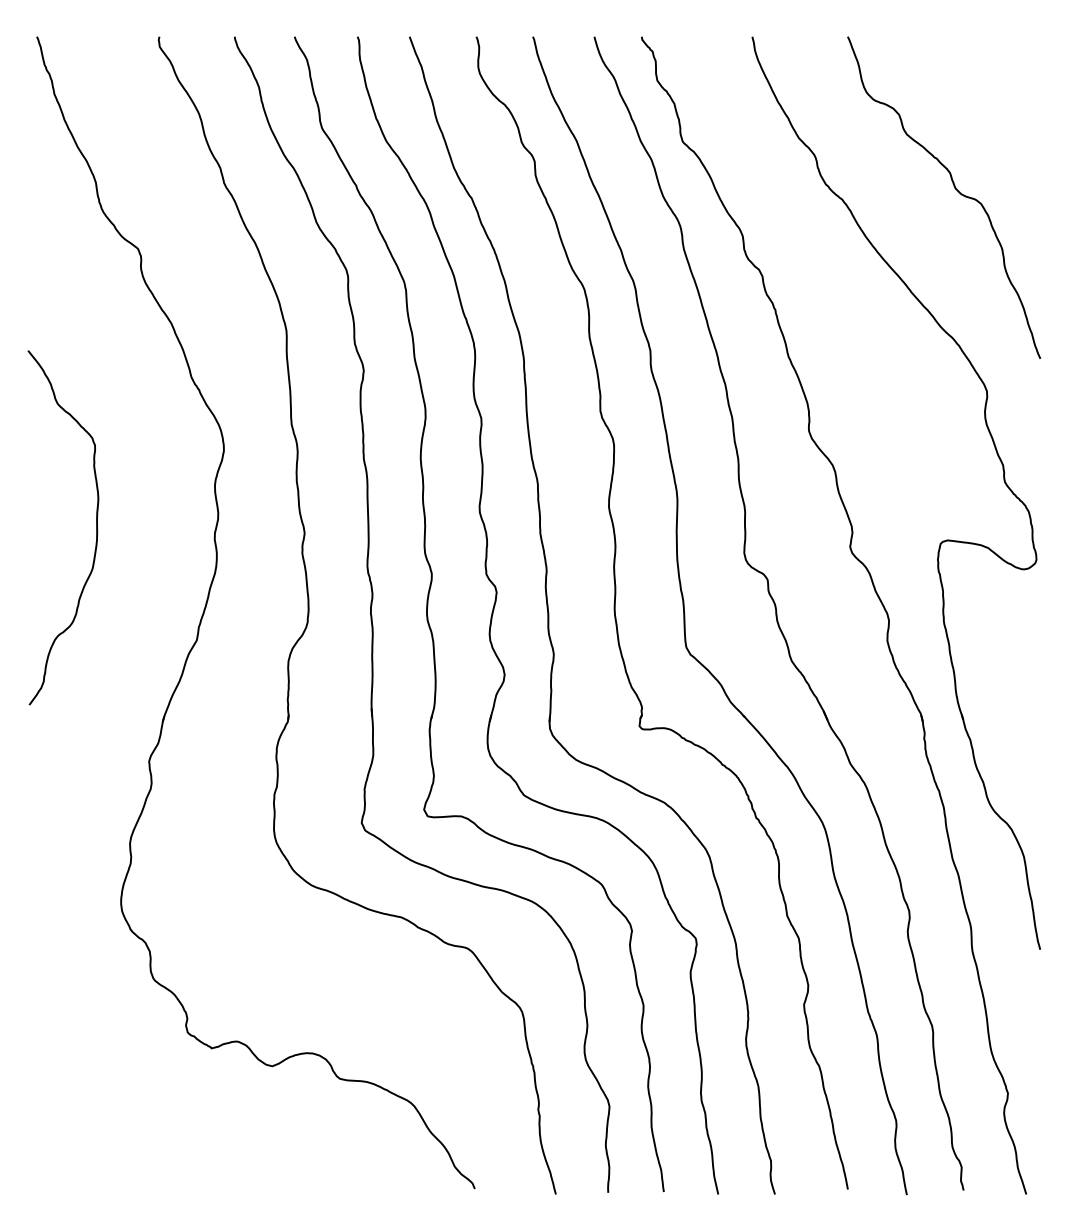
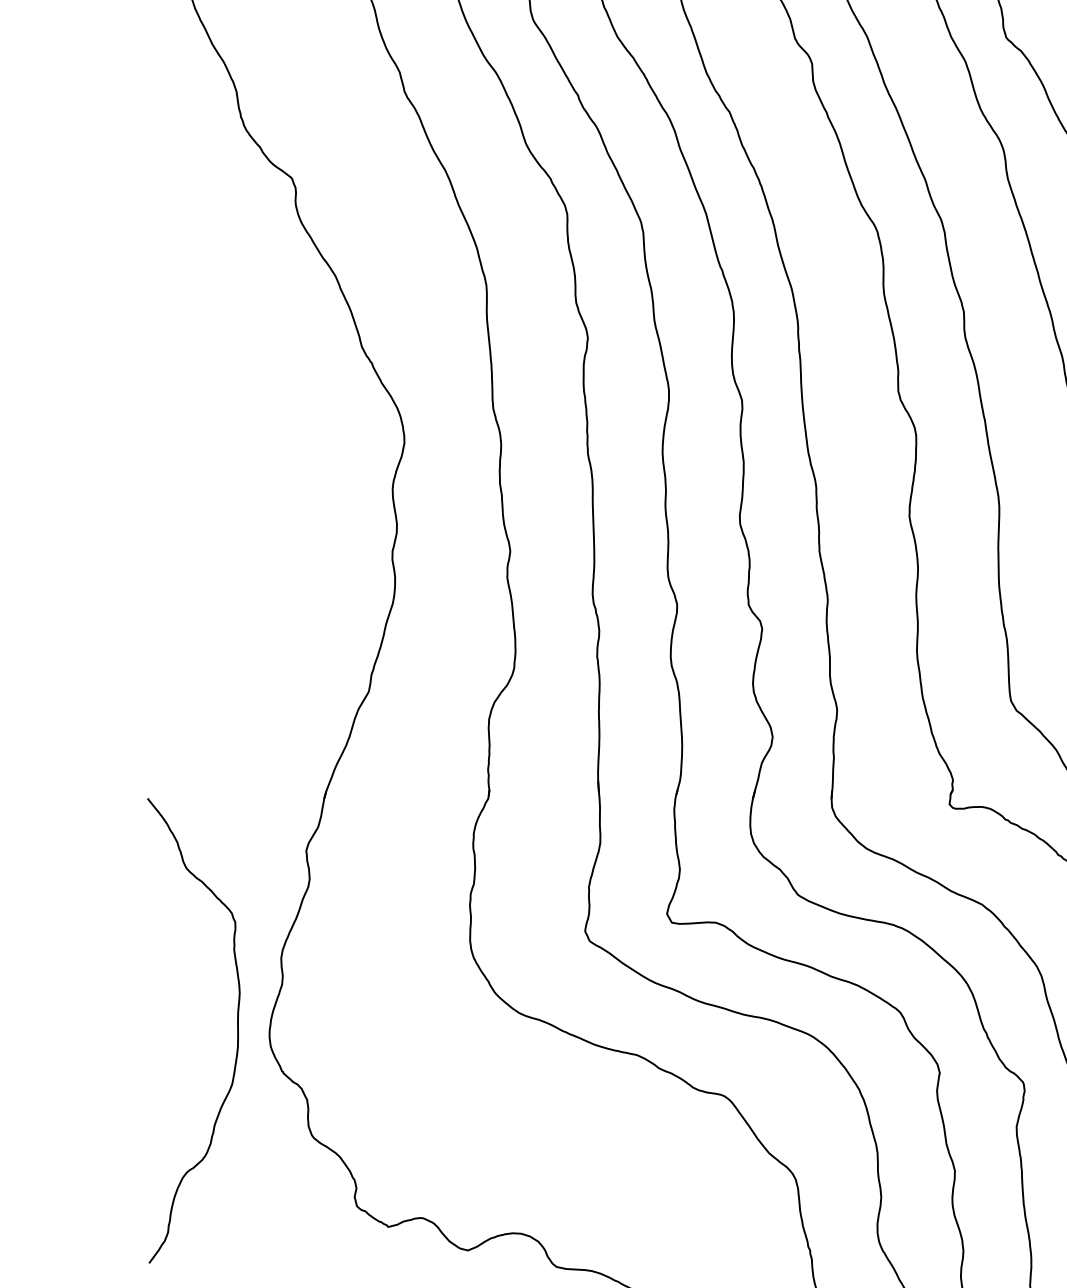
curve: (96, 527) -> (237, 1030), moved

